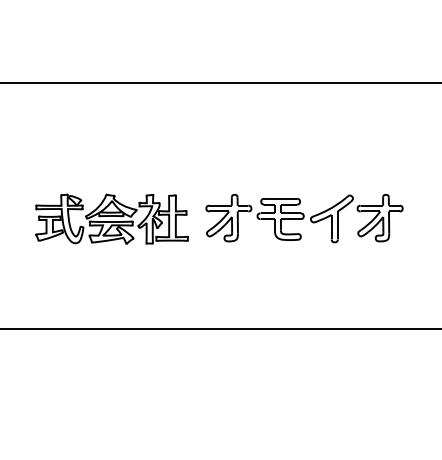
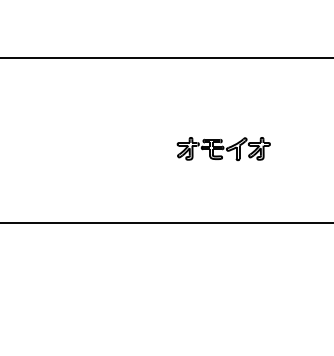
part: (304, 217) -> (223, 148), size x0.7
part: (111, 219) -> (94, 149), removed

